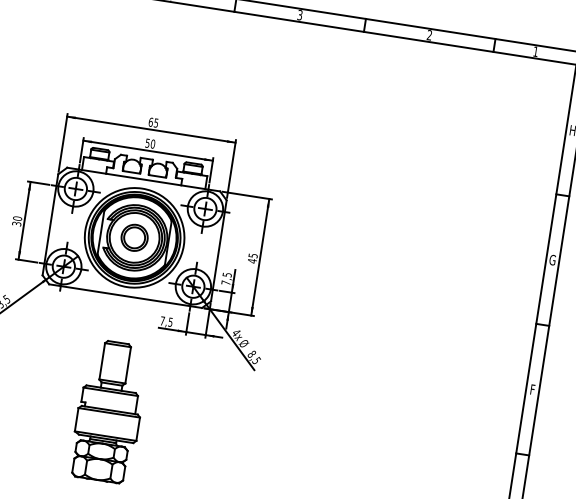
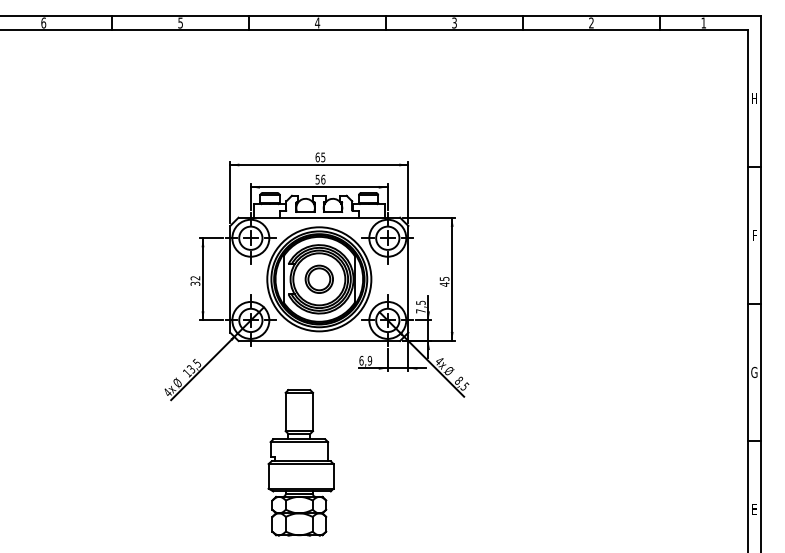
text: (153, 144) -> (323, 179), 50 -> 56
text: (17, 218) -> (195, 278), 30 -> 32
text: (552, 260) -> (754, 235), G -> F
text: (166, 321) -> (365, 360), 7,5 -> 6,9
text: (532, 388) -> (754, 371), F -> G
part: (108, 411) -> (300, 462), moved

